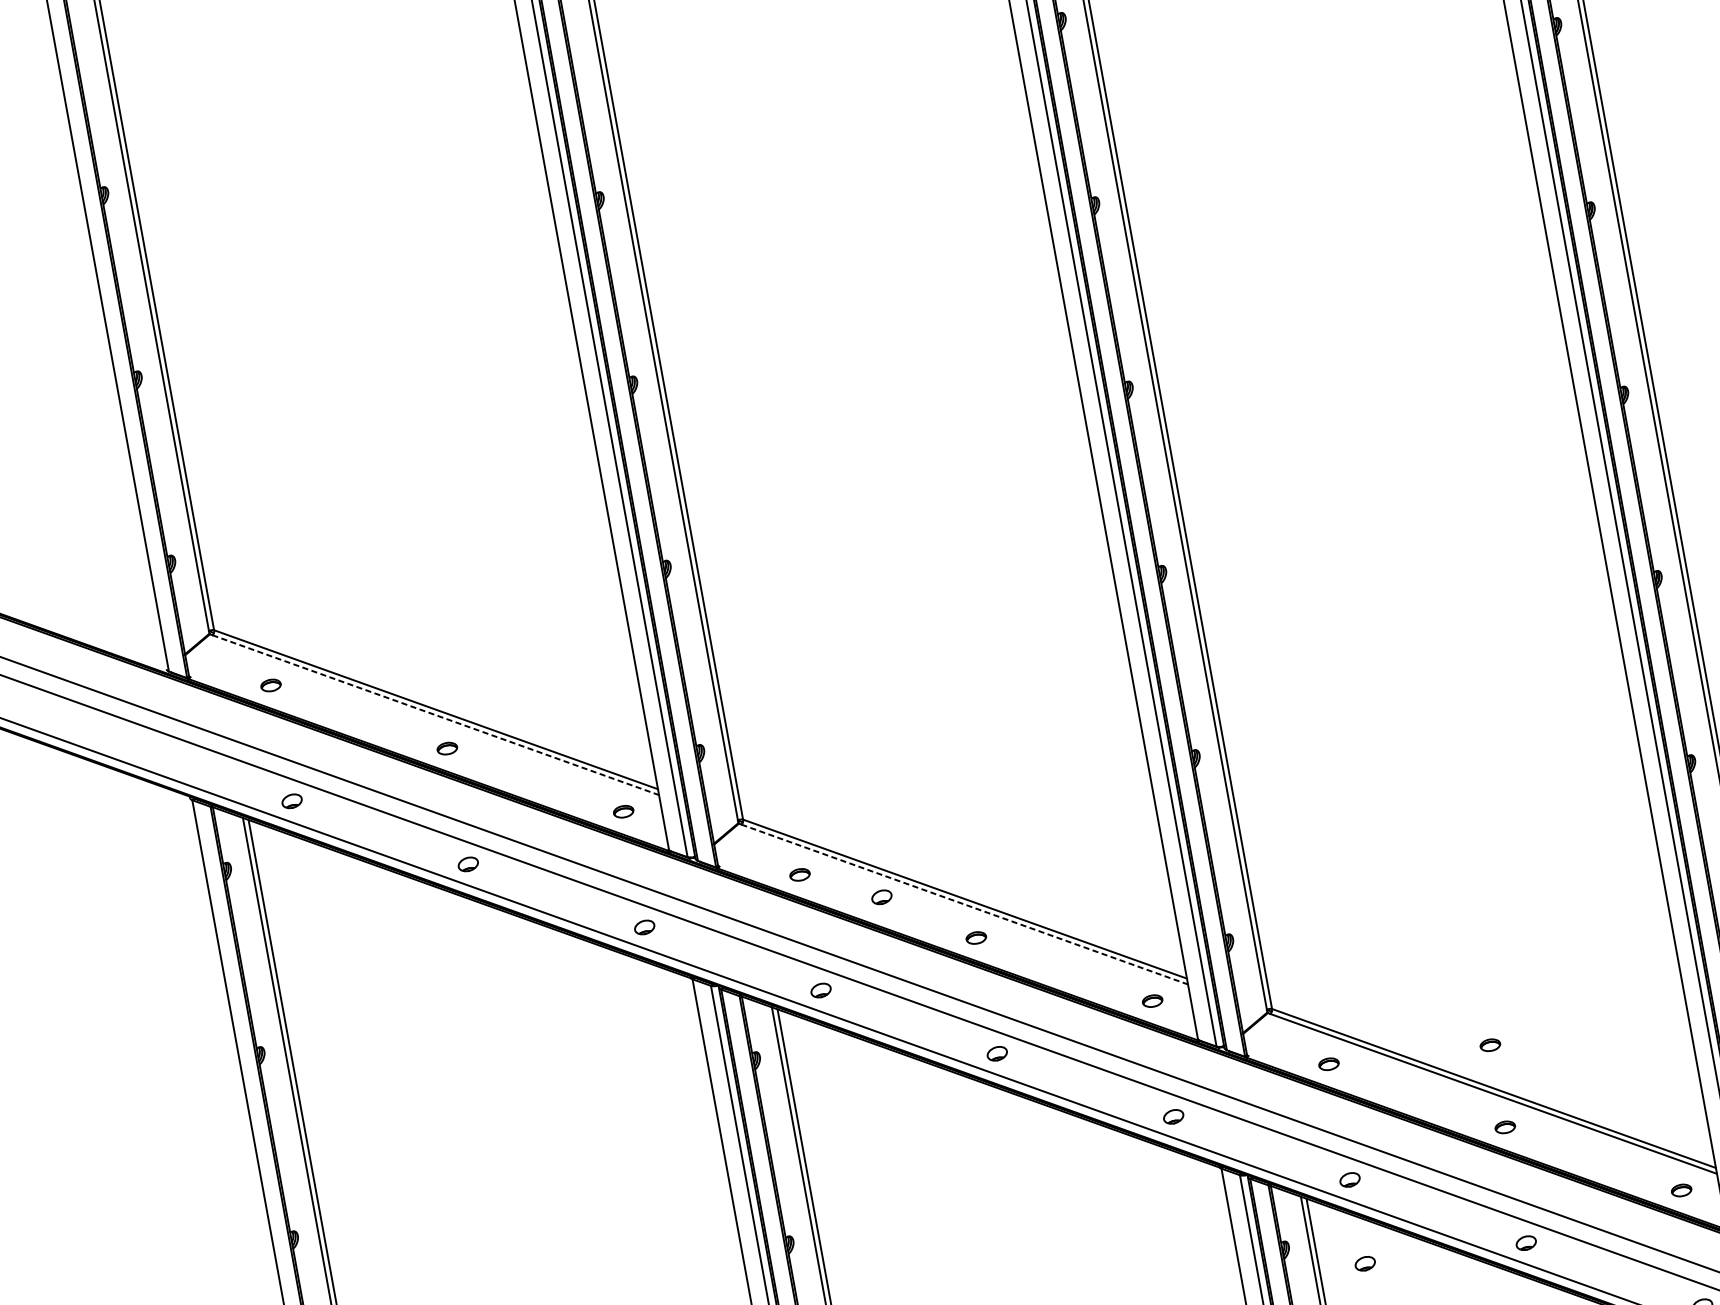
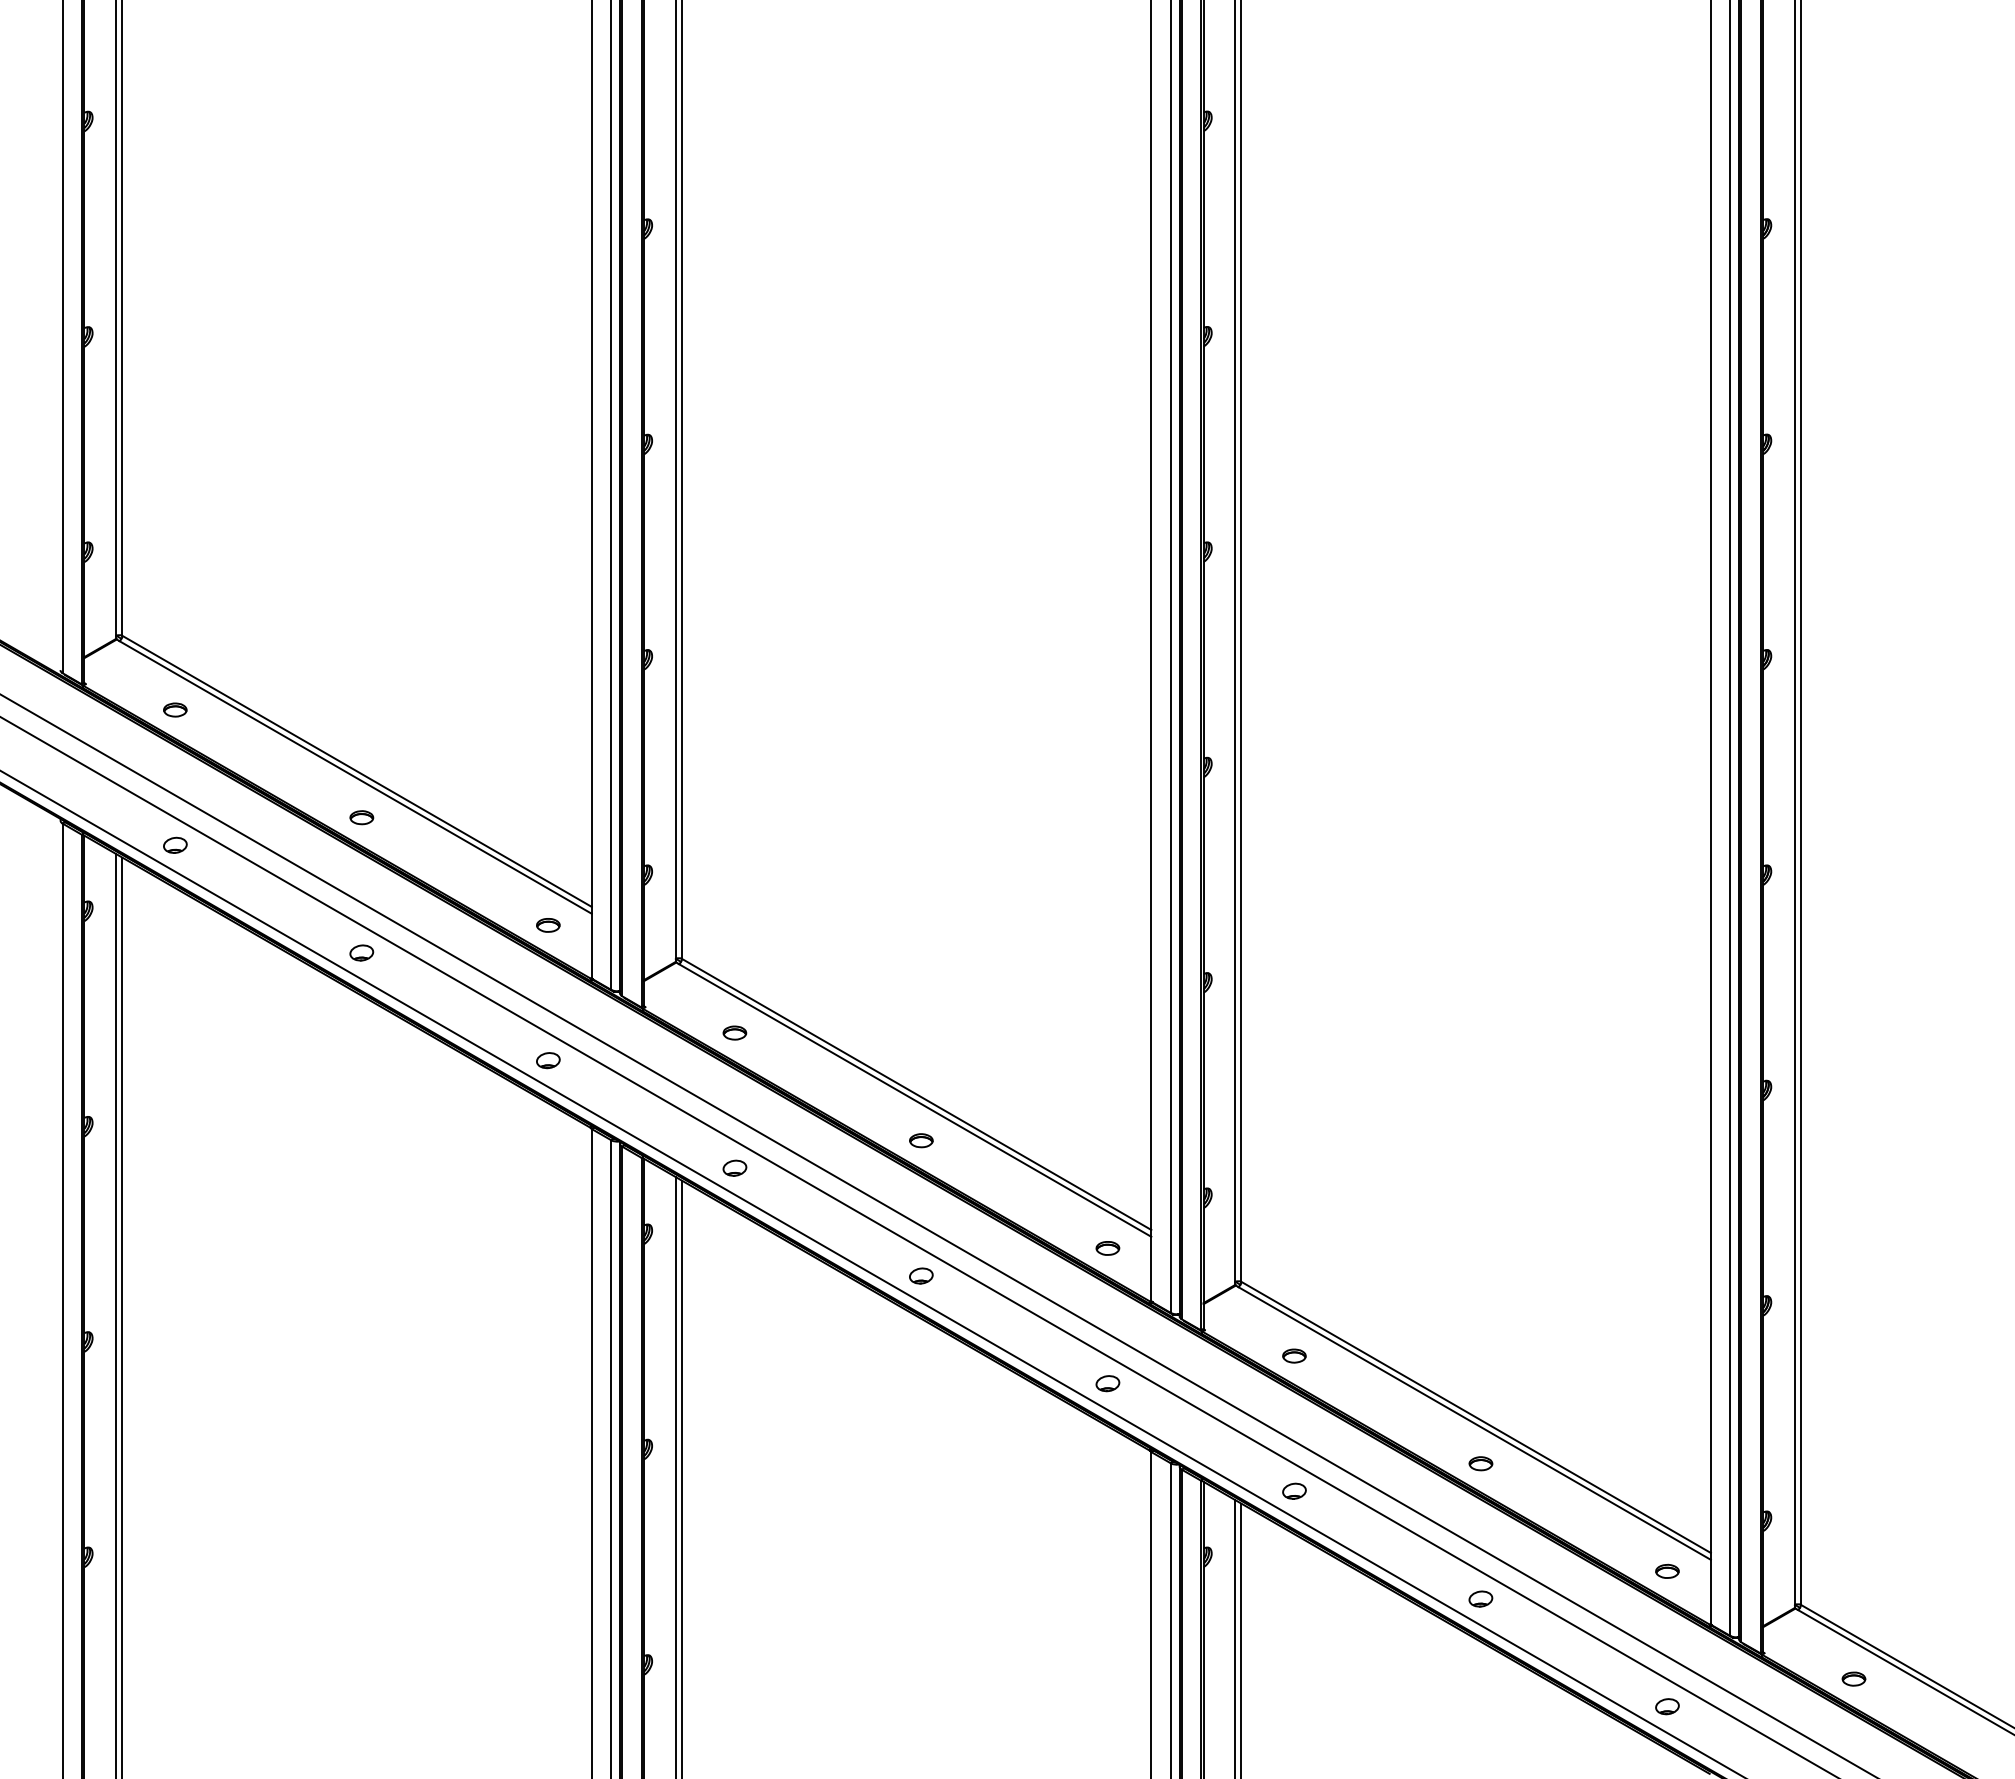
line: (435, 715) -> (355, 777), dashed -> solid
part: (881, 896) -> (822, 1074), removed
line: (965, 904) -> (915, 1100), dashed -> solid
part: (1489, 1045) -> (1480, 1367), removed
part: (1365, 1263) -> (1294, 1588), removed

